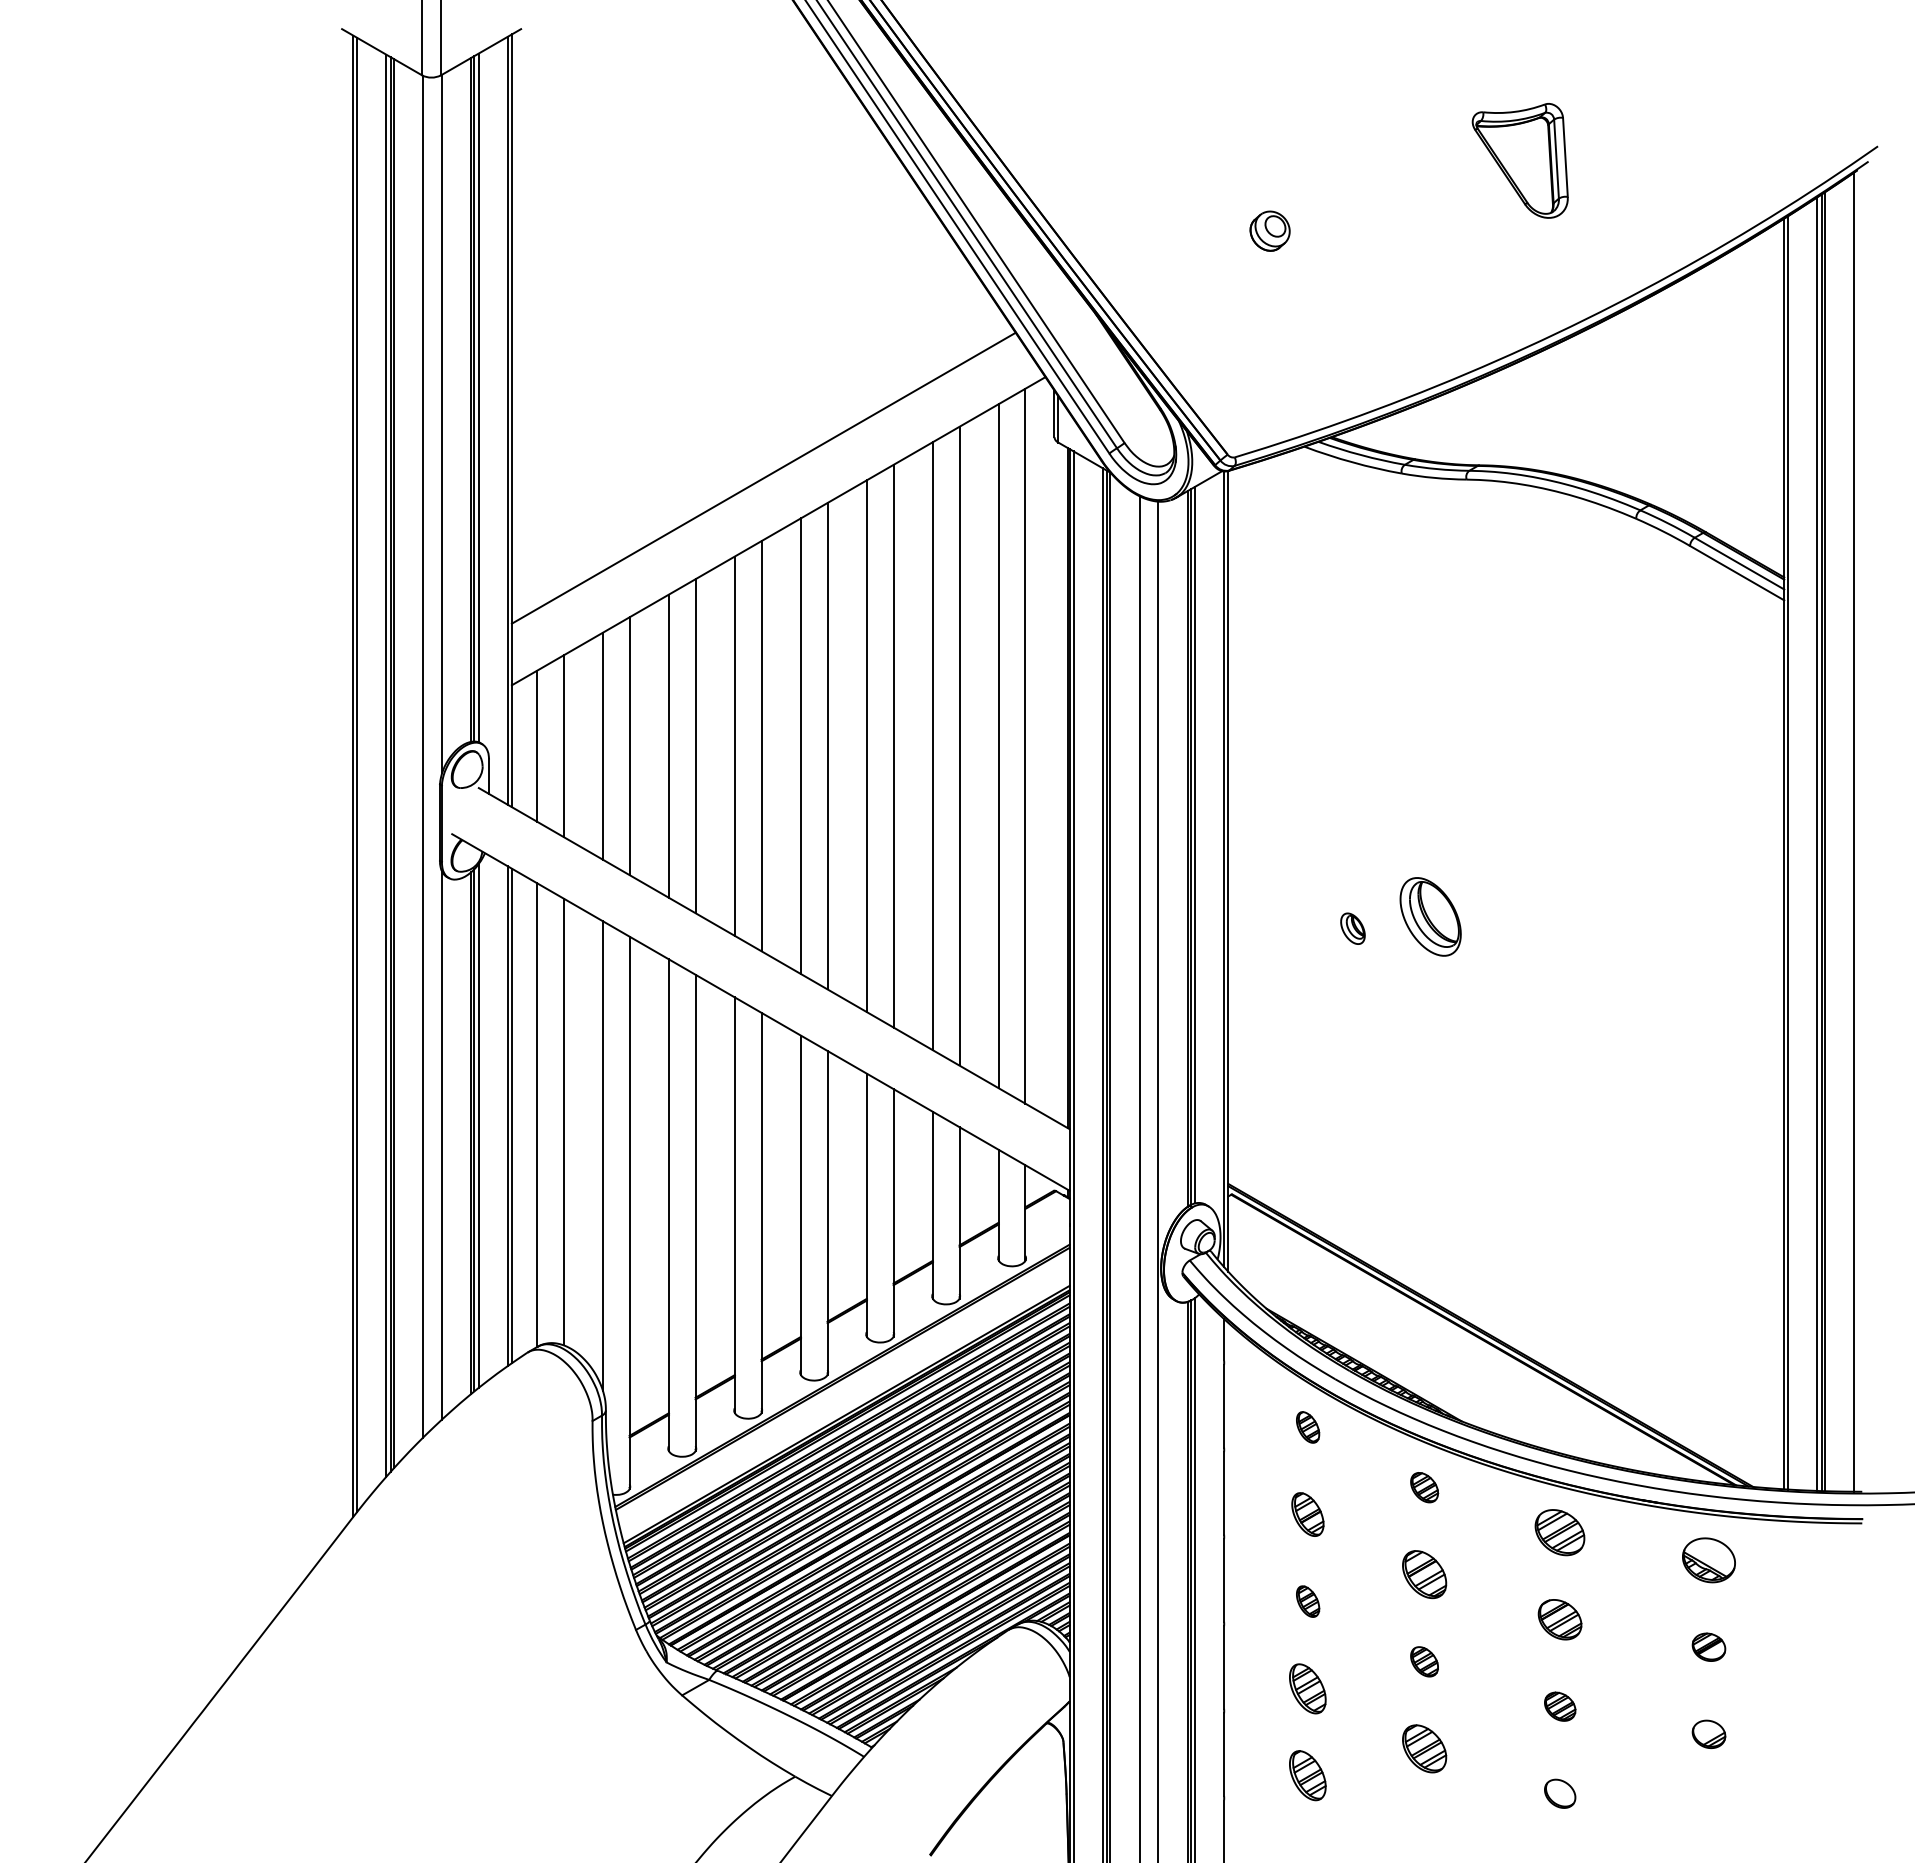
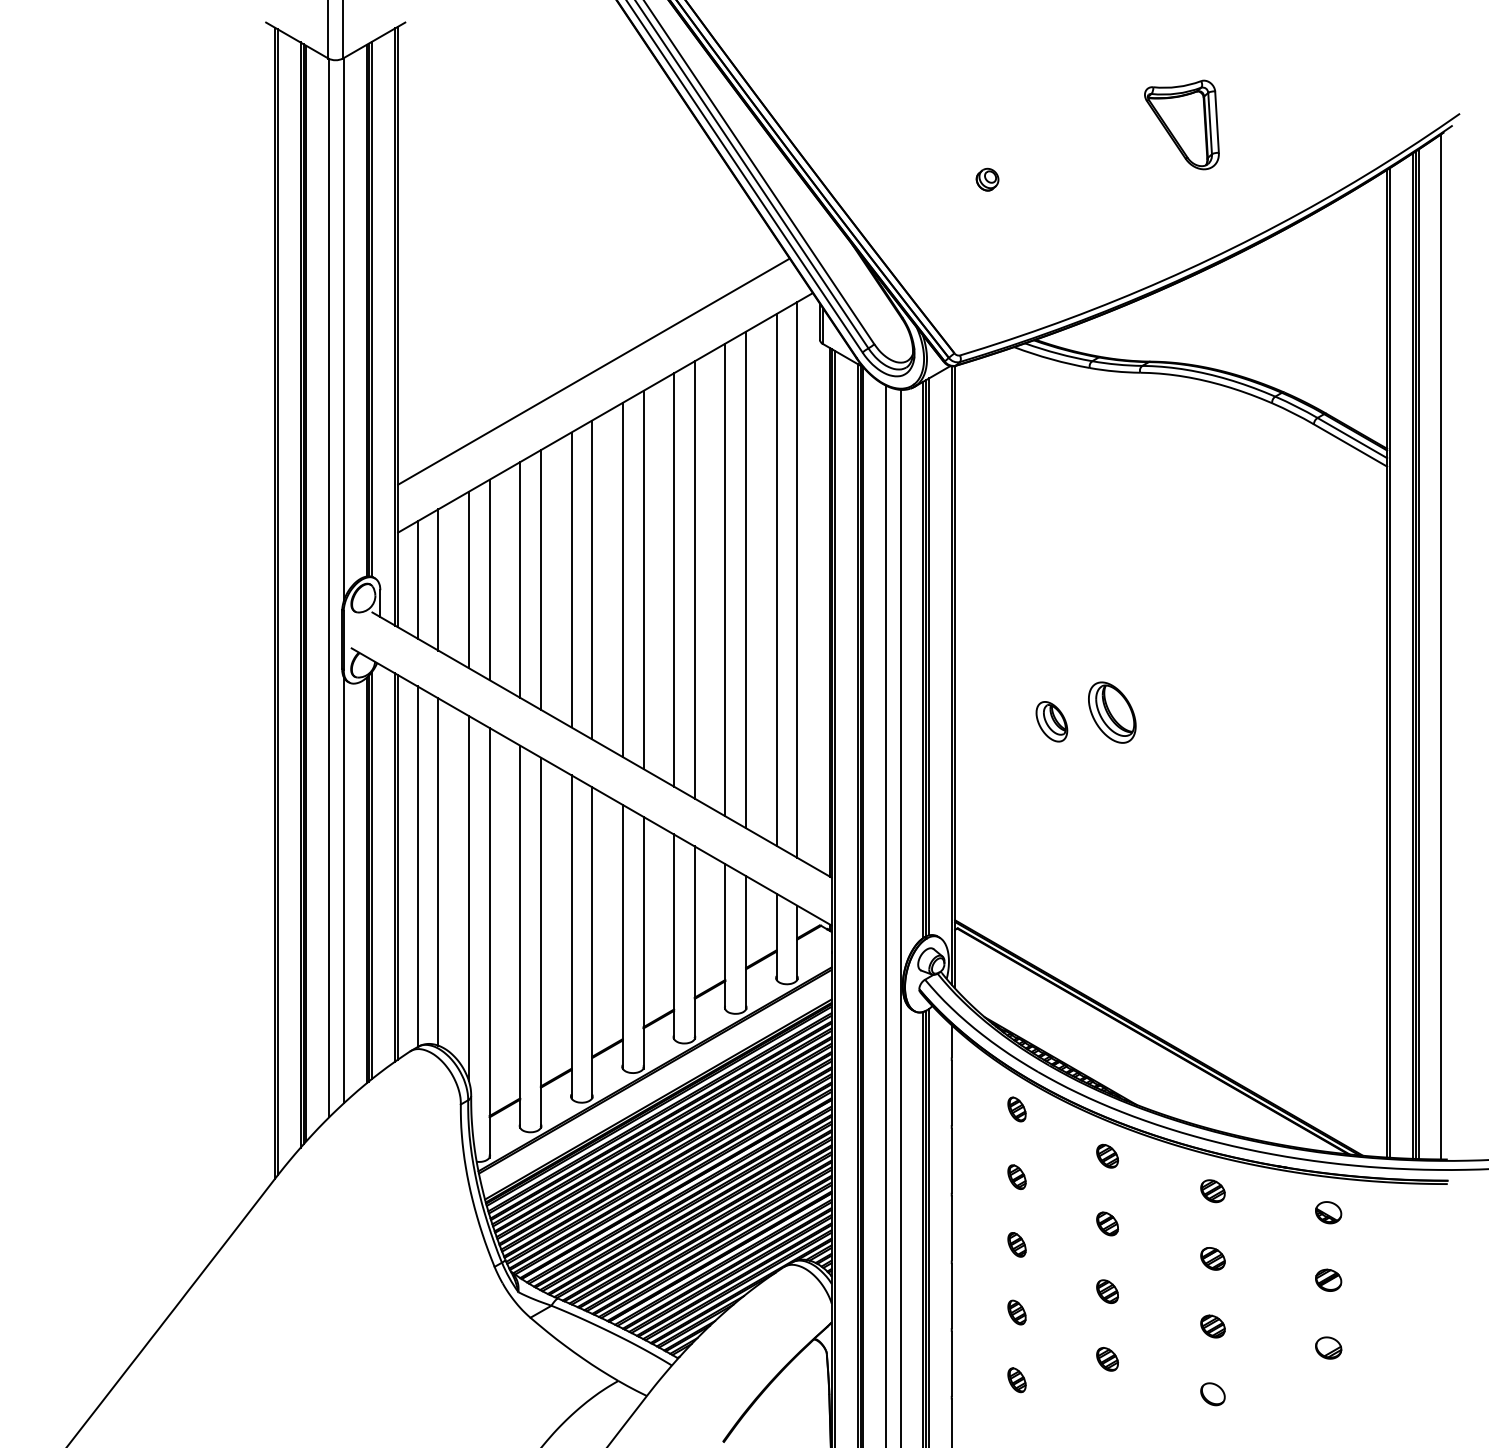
part: (1270, 231) -> (987, 179), size x0.71
part: (1352, 928) -> (1051, 721), size x1.67
part: (1308, 1514) -> (1017, 1177), size x0.71
part: (1560, 1532) -> (1213, 1191), size x0.62
part: (1708, 1559) -> (1328, 1212), size x0.62
part: (1424, 1574) -> (1107, 1223), size x0.62
part: (1560, 1619) -> (1213, 1258), size x0.71
part: (1308, 1688) -> (1017, 1312), size x0.62
part: (1424, 1748) -> (1107, 1359), size x0.62
part: (1308, 1775) -> (1017, 1380), size x0.62

